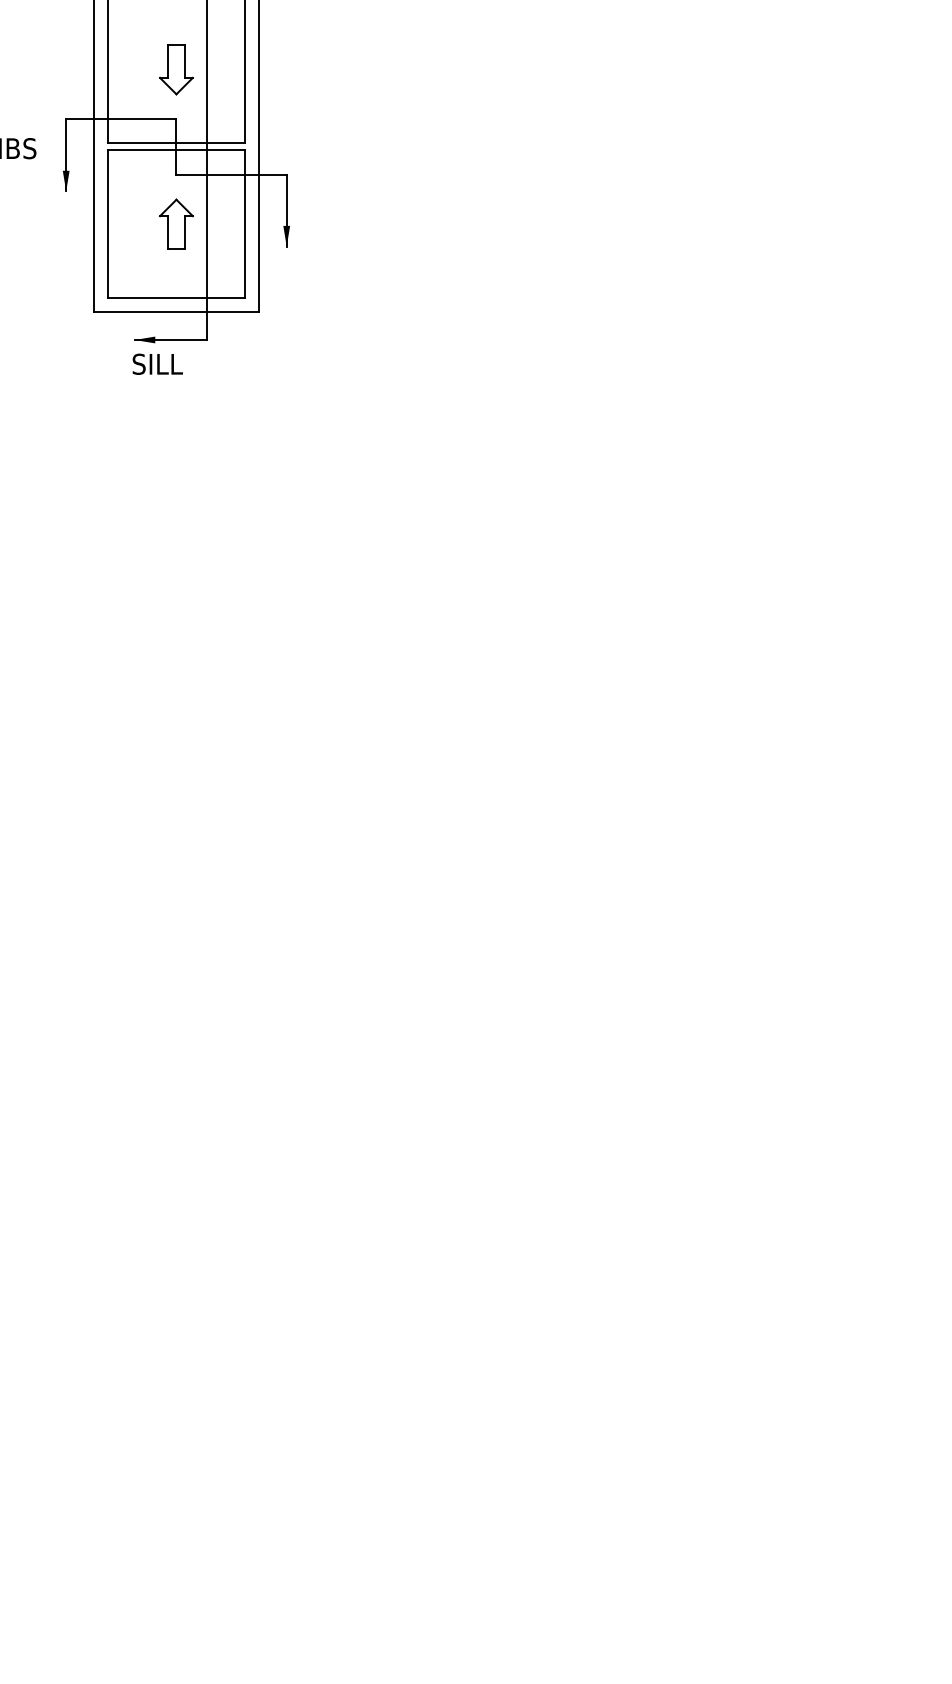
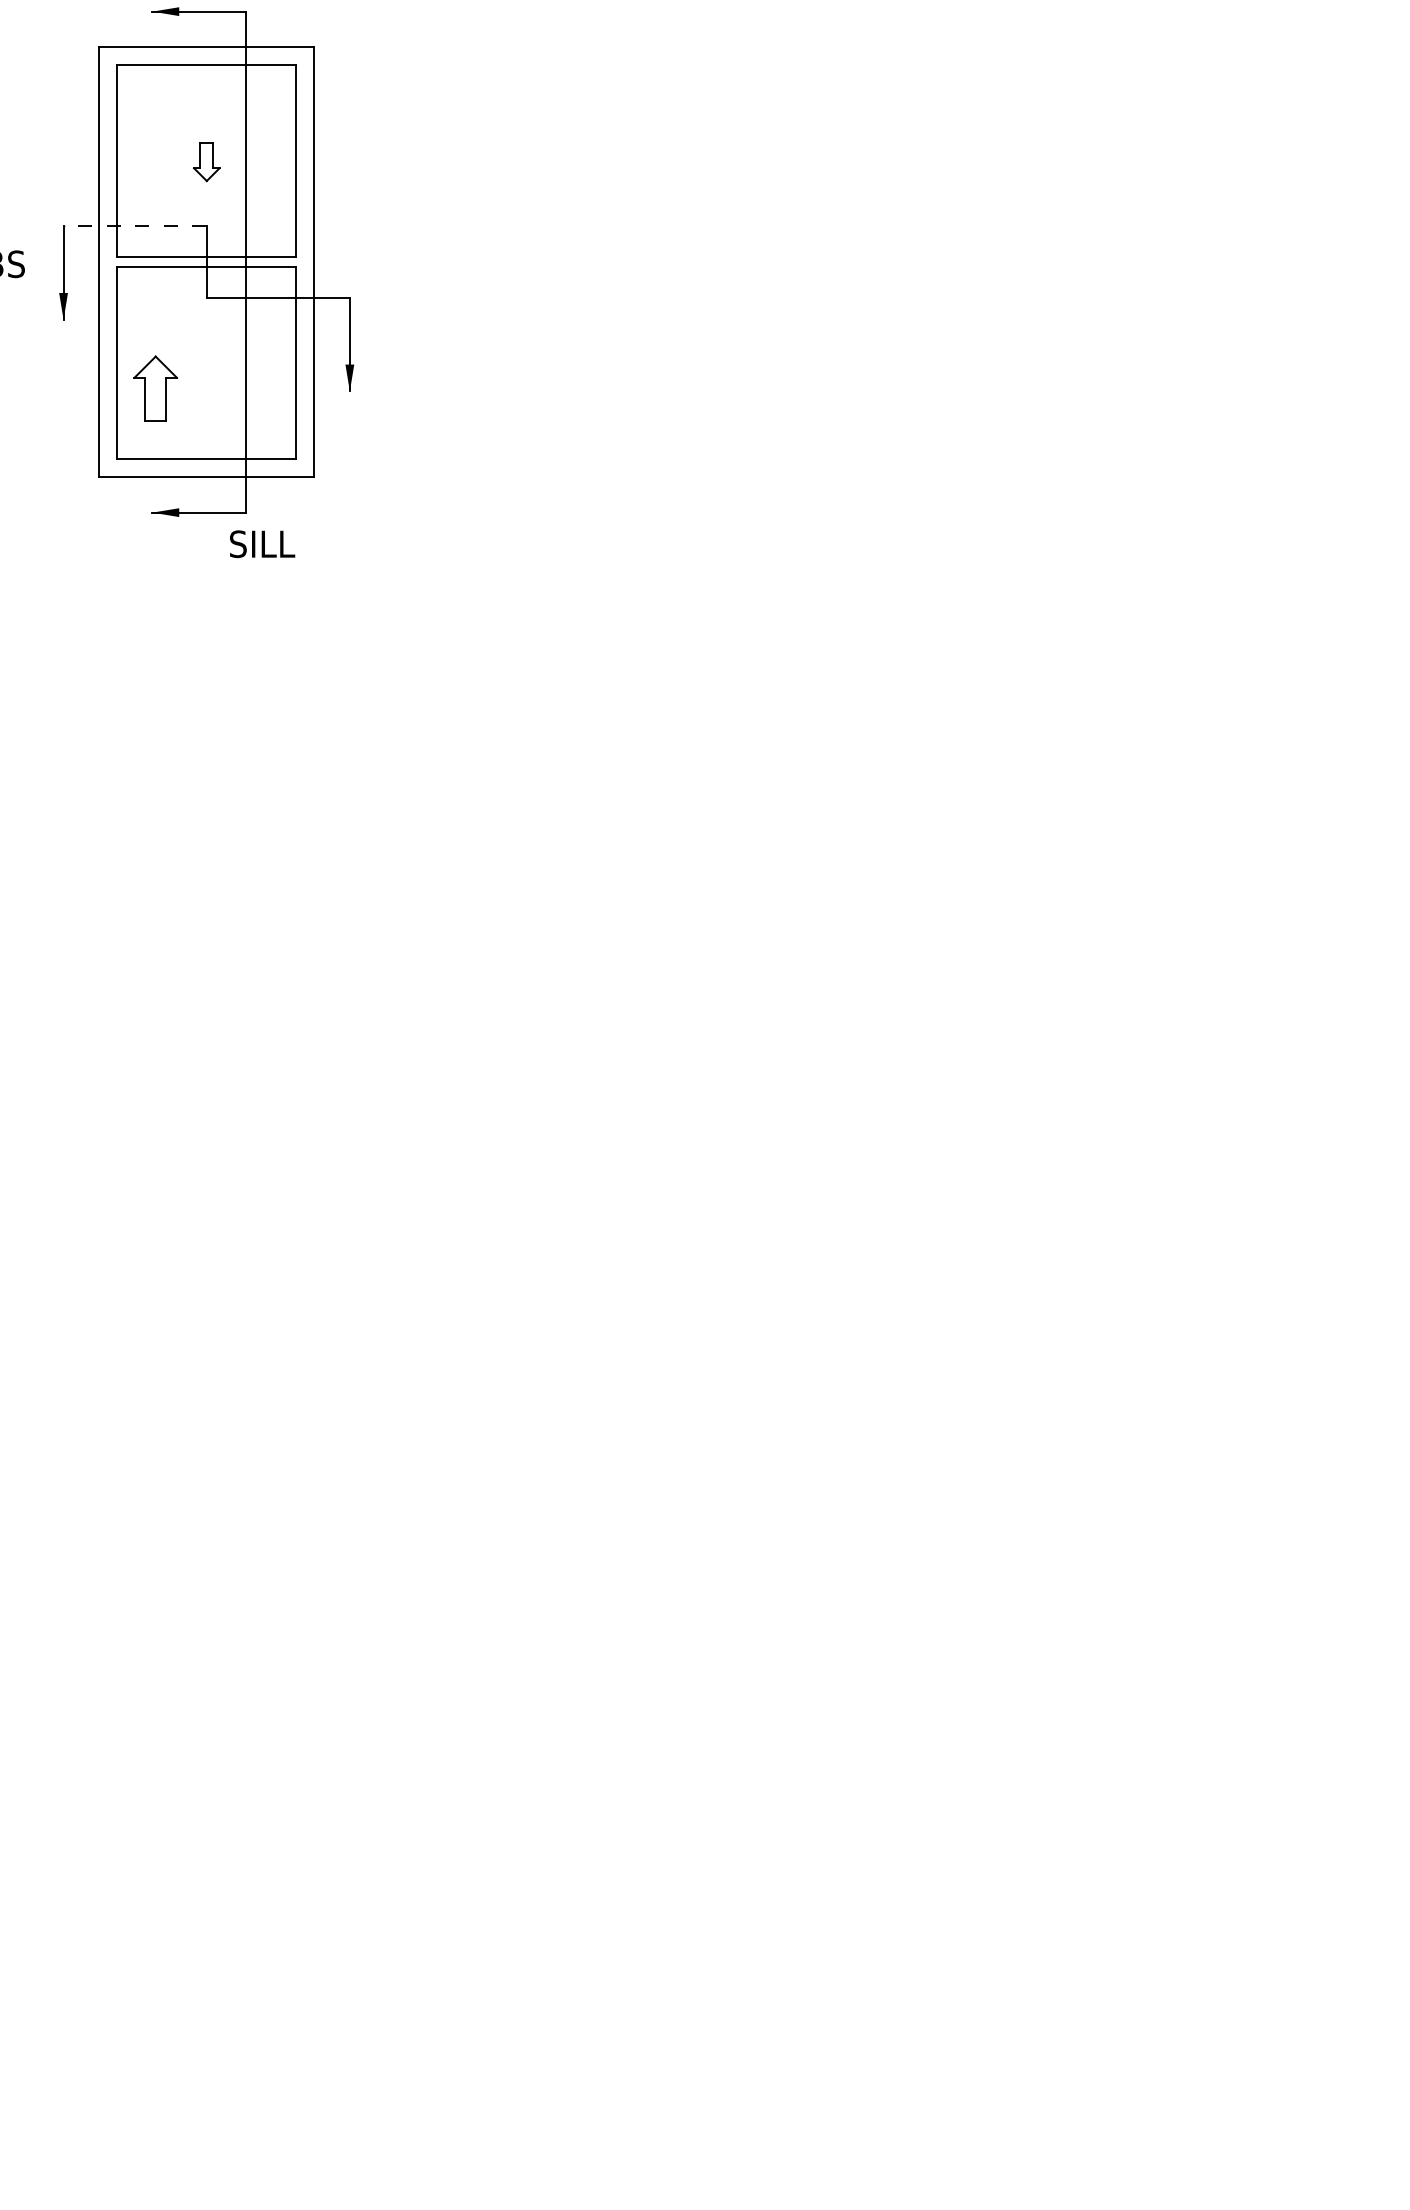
part: (176, 69) -> (206, 161), size x0.6
line: (121, 119) -> (135, 226), solid -> dashed
part: (176, 224) -> (155, 388), moved
text: (157, 364) -> (262, 544), moved

